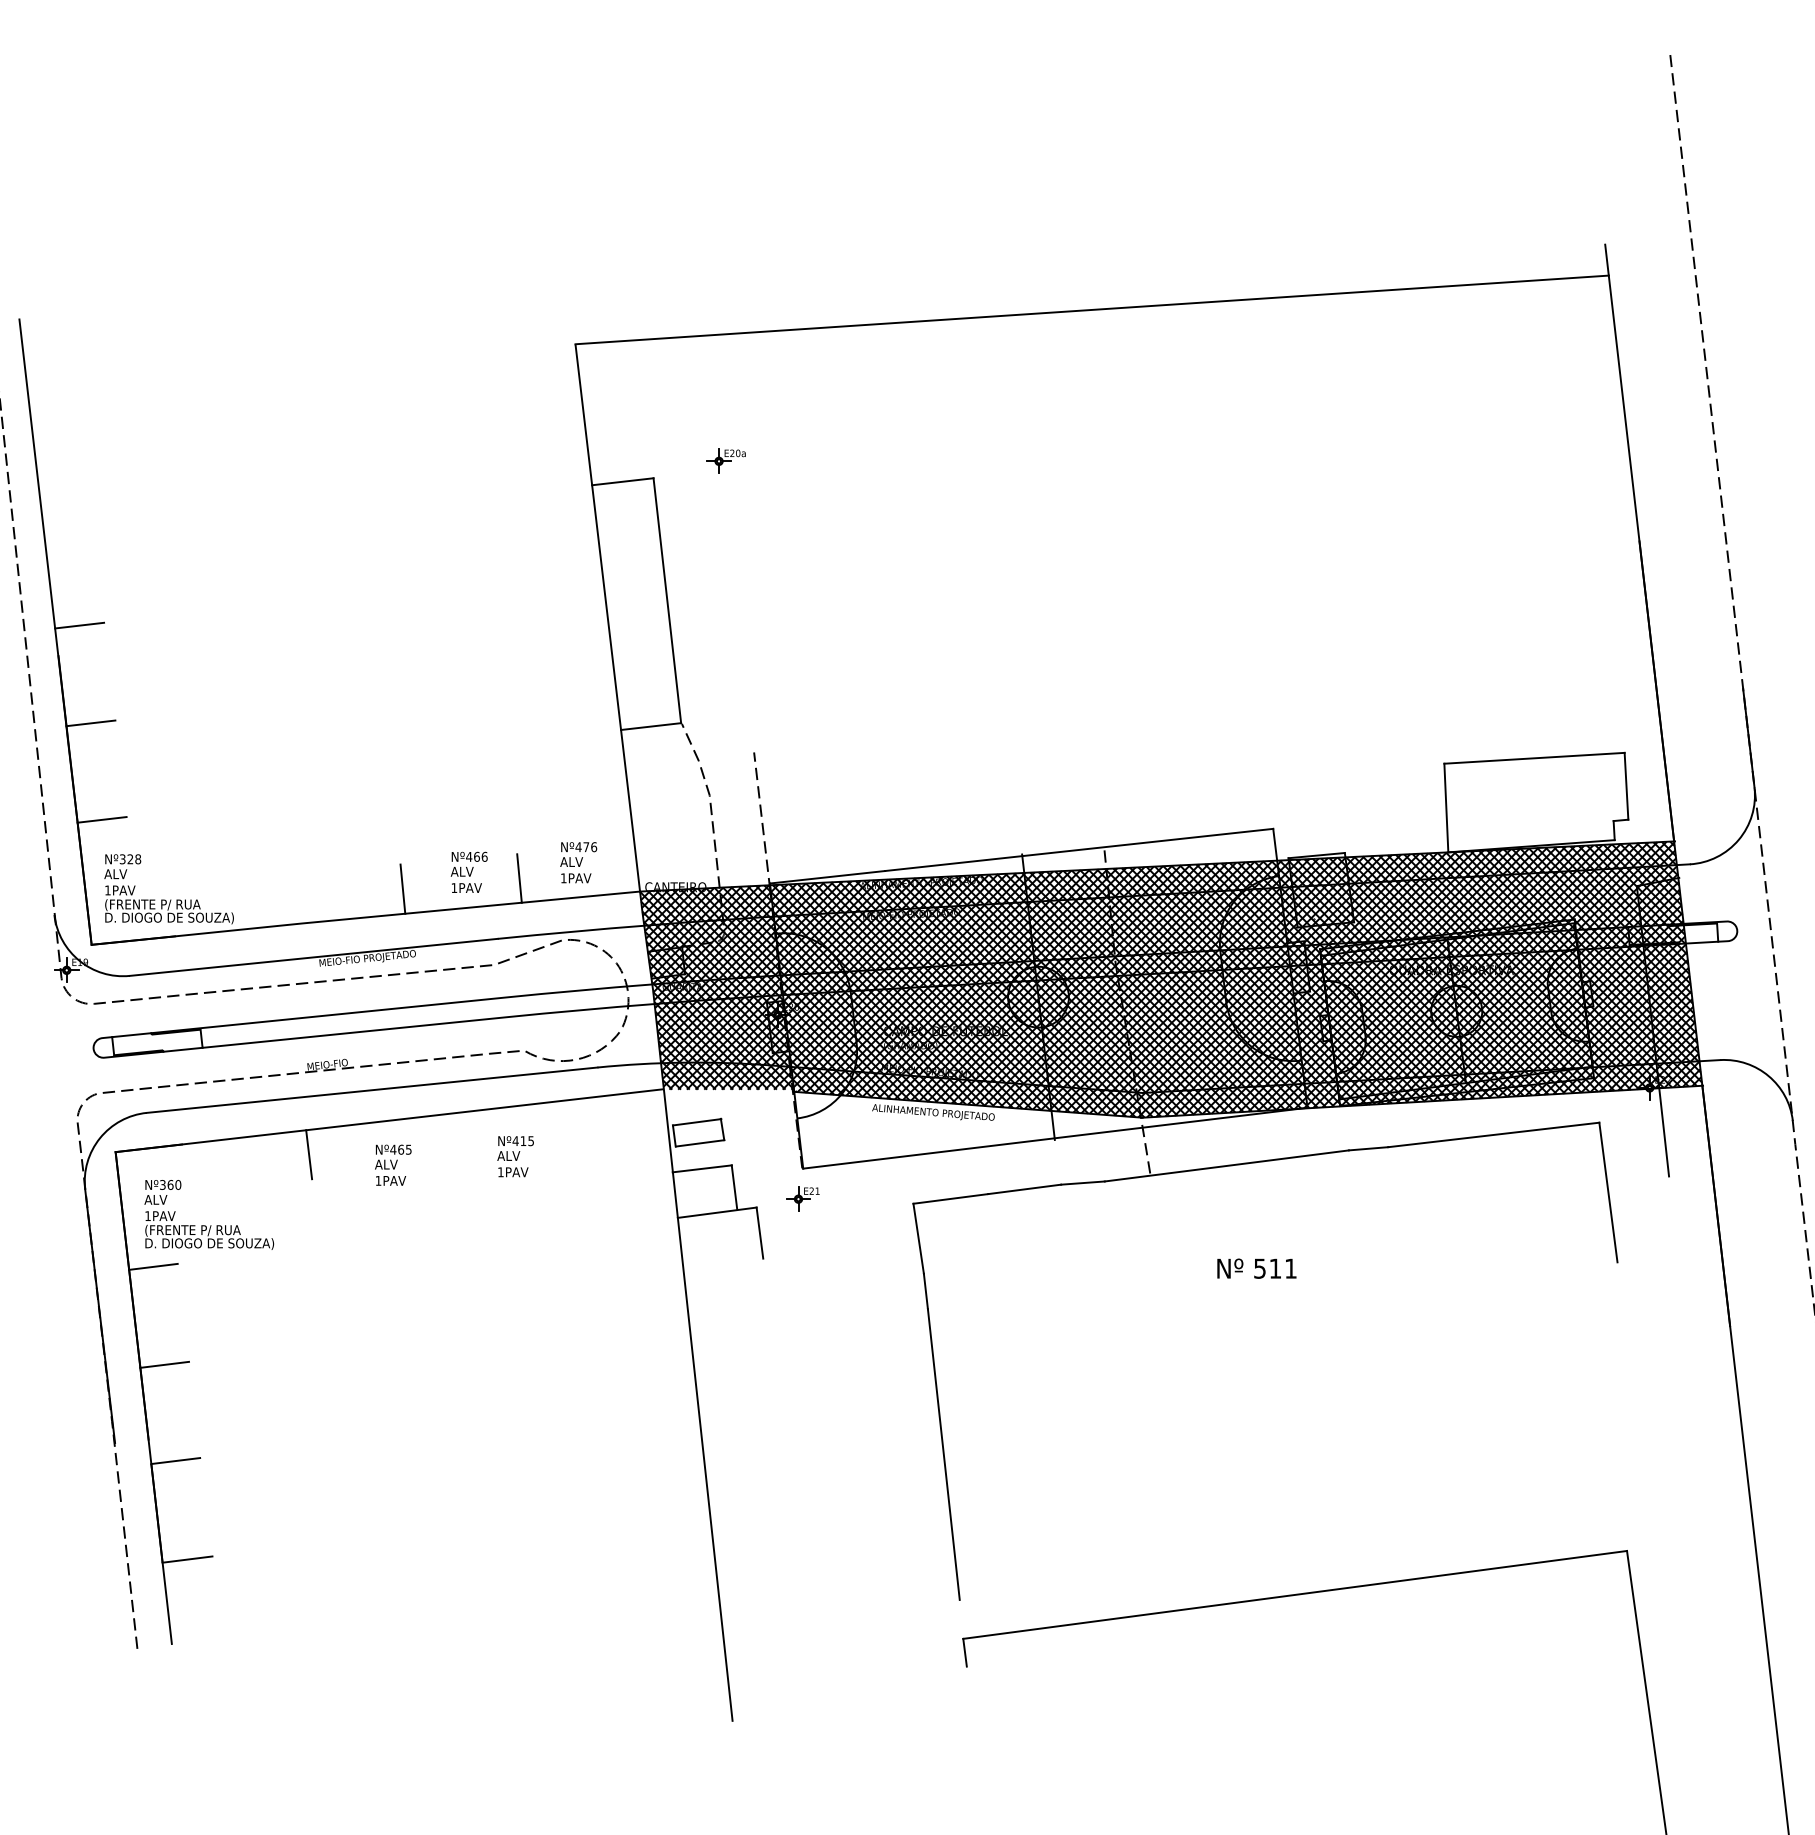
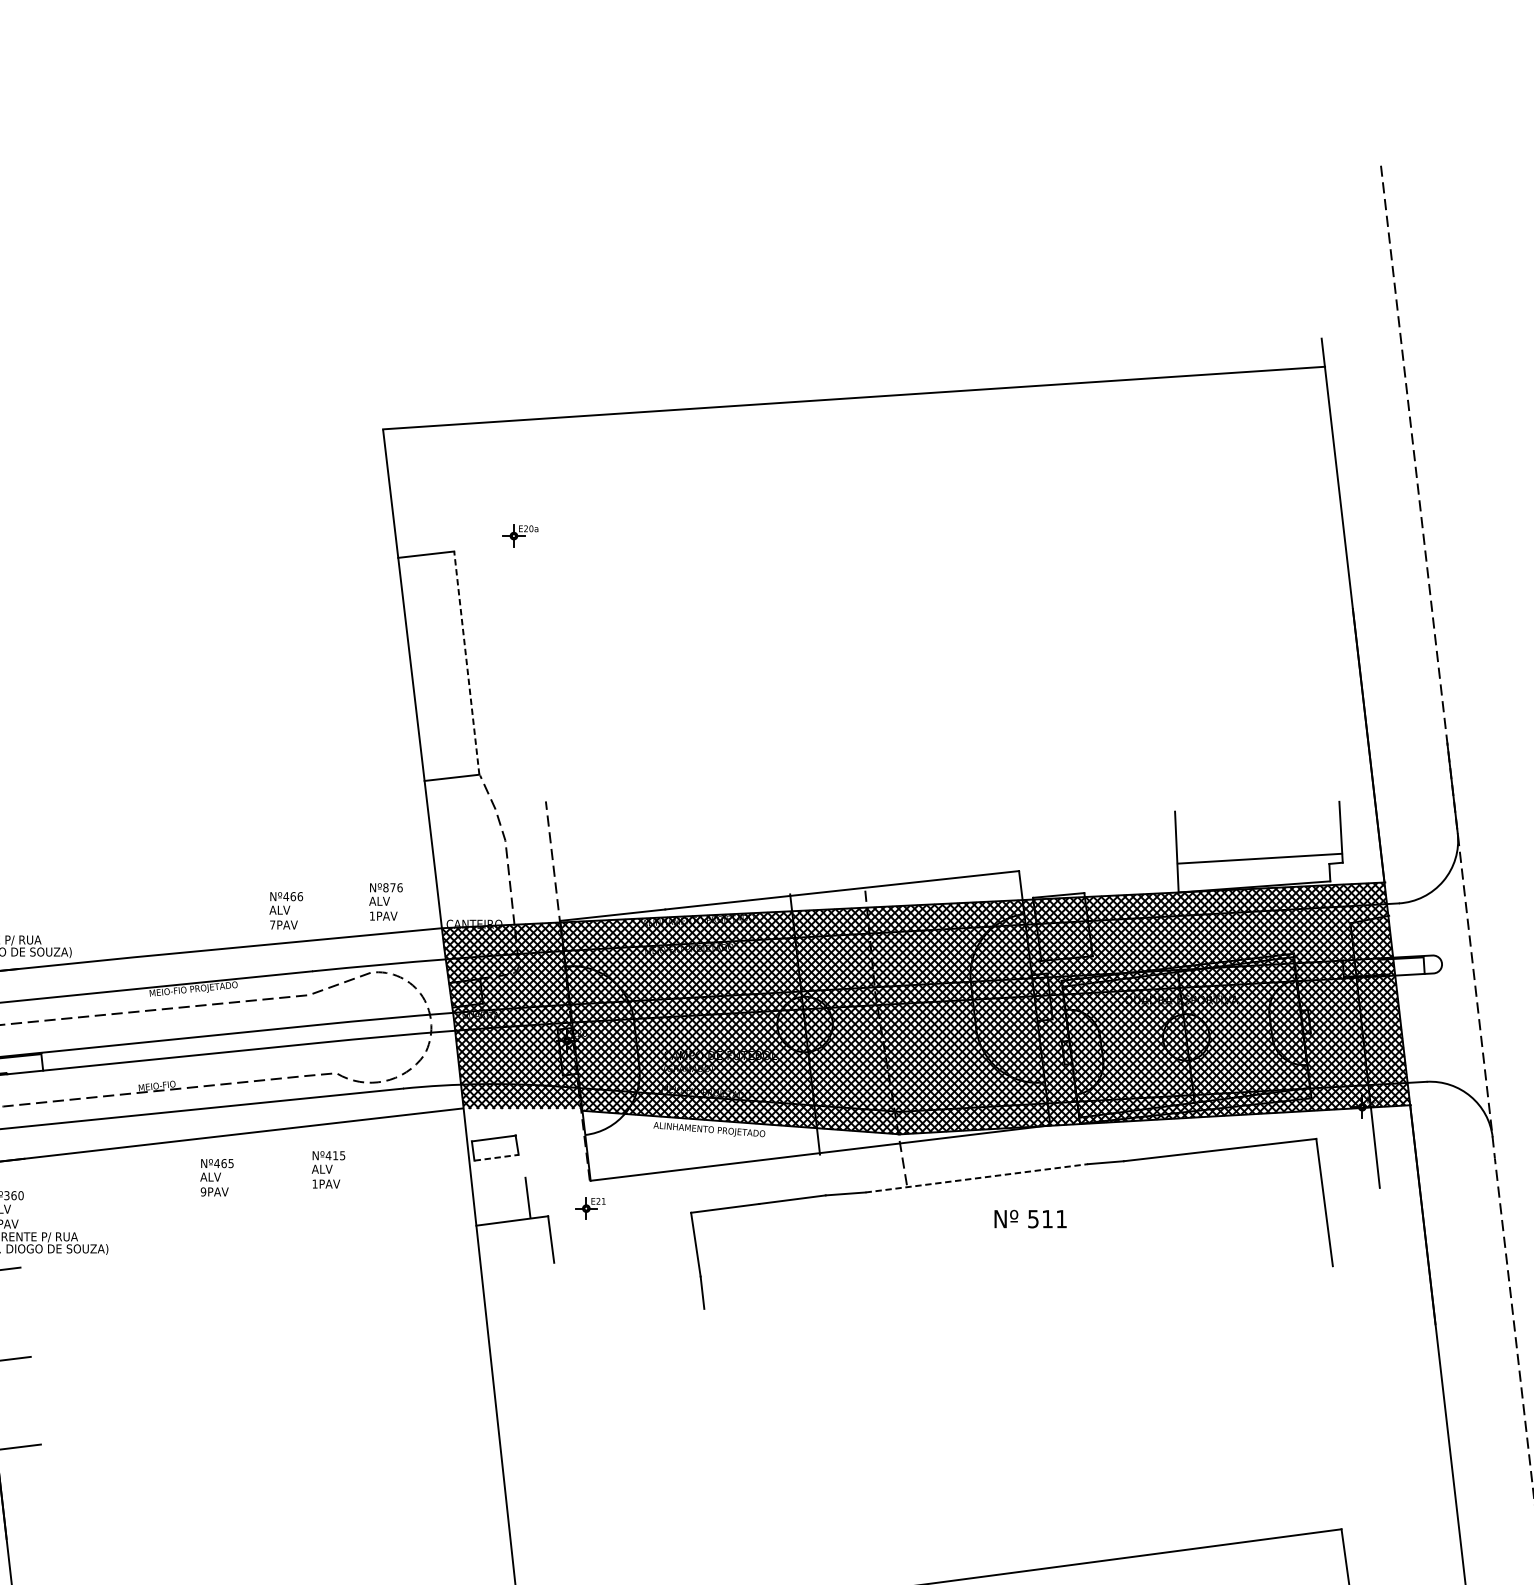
line: (667, 600) -> (466, 662), solid -> dashed
line: (1534, 757) -> (1259, 857), moved
text: (578, 847) -> (385, 888), Nº476 -> Nº876
line: (519, 878) -> (332, 916), removed
text: (454, 887) -> (272, 924), 1PAV -> 7PAV
line: (402, 888) -> (225, 925), removed
line: (700, 1143) -> (497, 1157), solid -> dashed
line: (309, 1154) -> (140, 1167), removed
line: (1227, 1165) -> (977, 1177), solid -> dashed
line: (701, 1168) -> (497, 1180), removed
text: (378, 1180) -> (203, 1191), 1PAV -> 9PAV
text: (1256, 1268) -> (1030, 1218), moved
line: (943, 1454) -> (718, 1441), removed
line: (187, 1559) -> (29, 1537), removed

